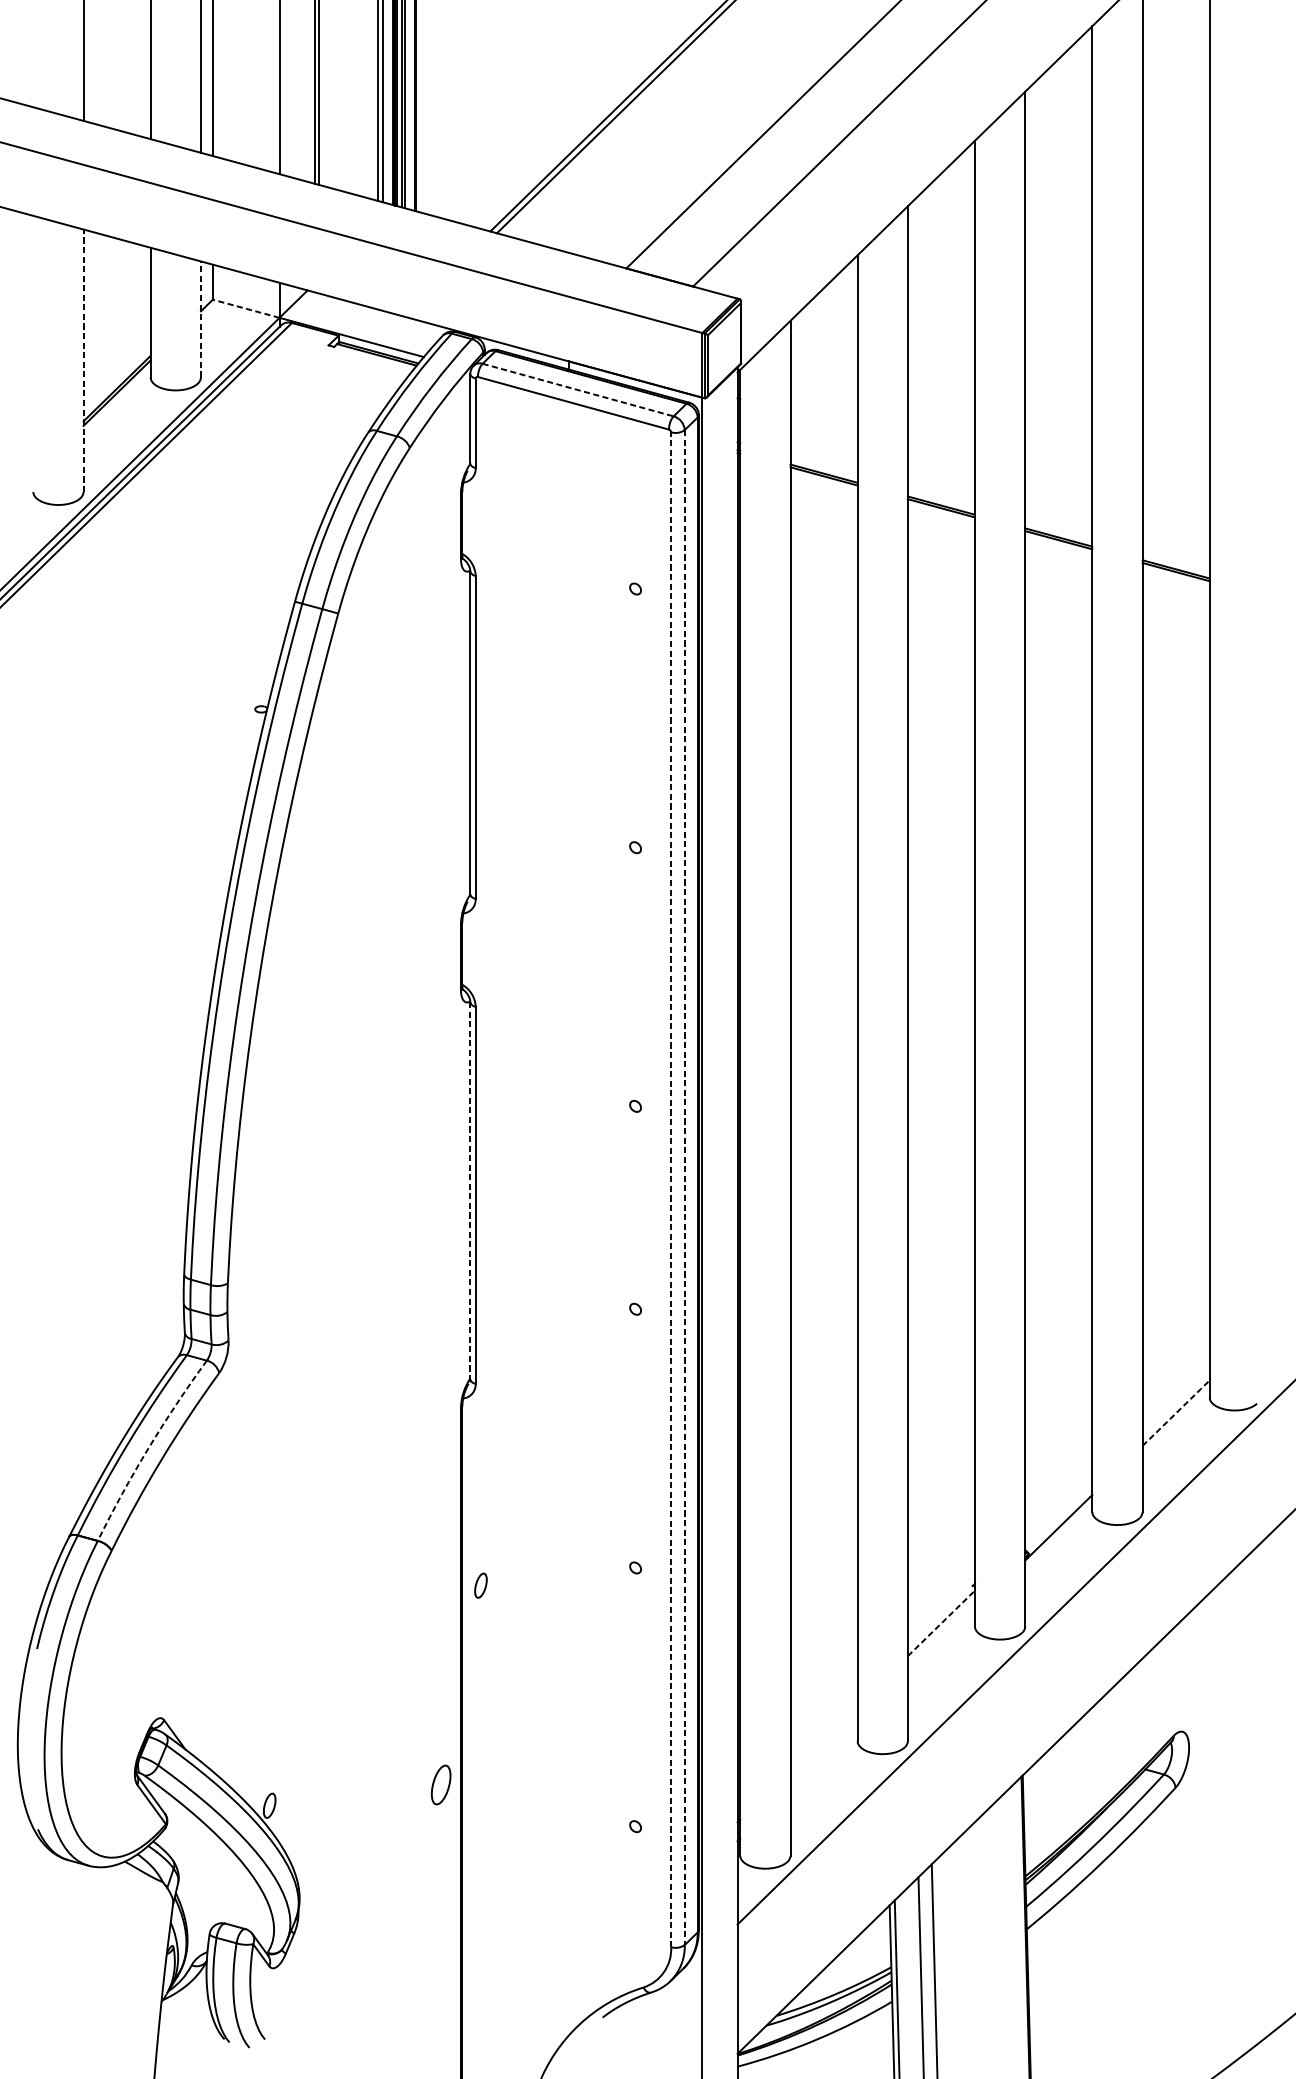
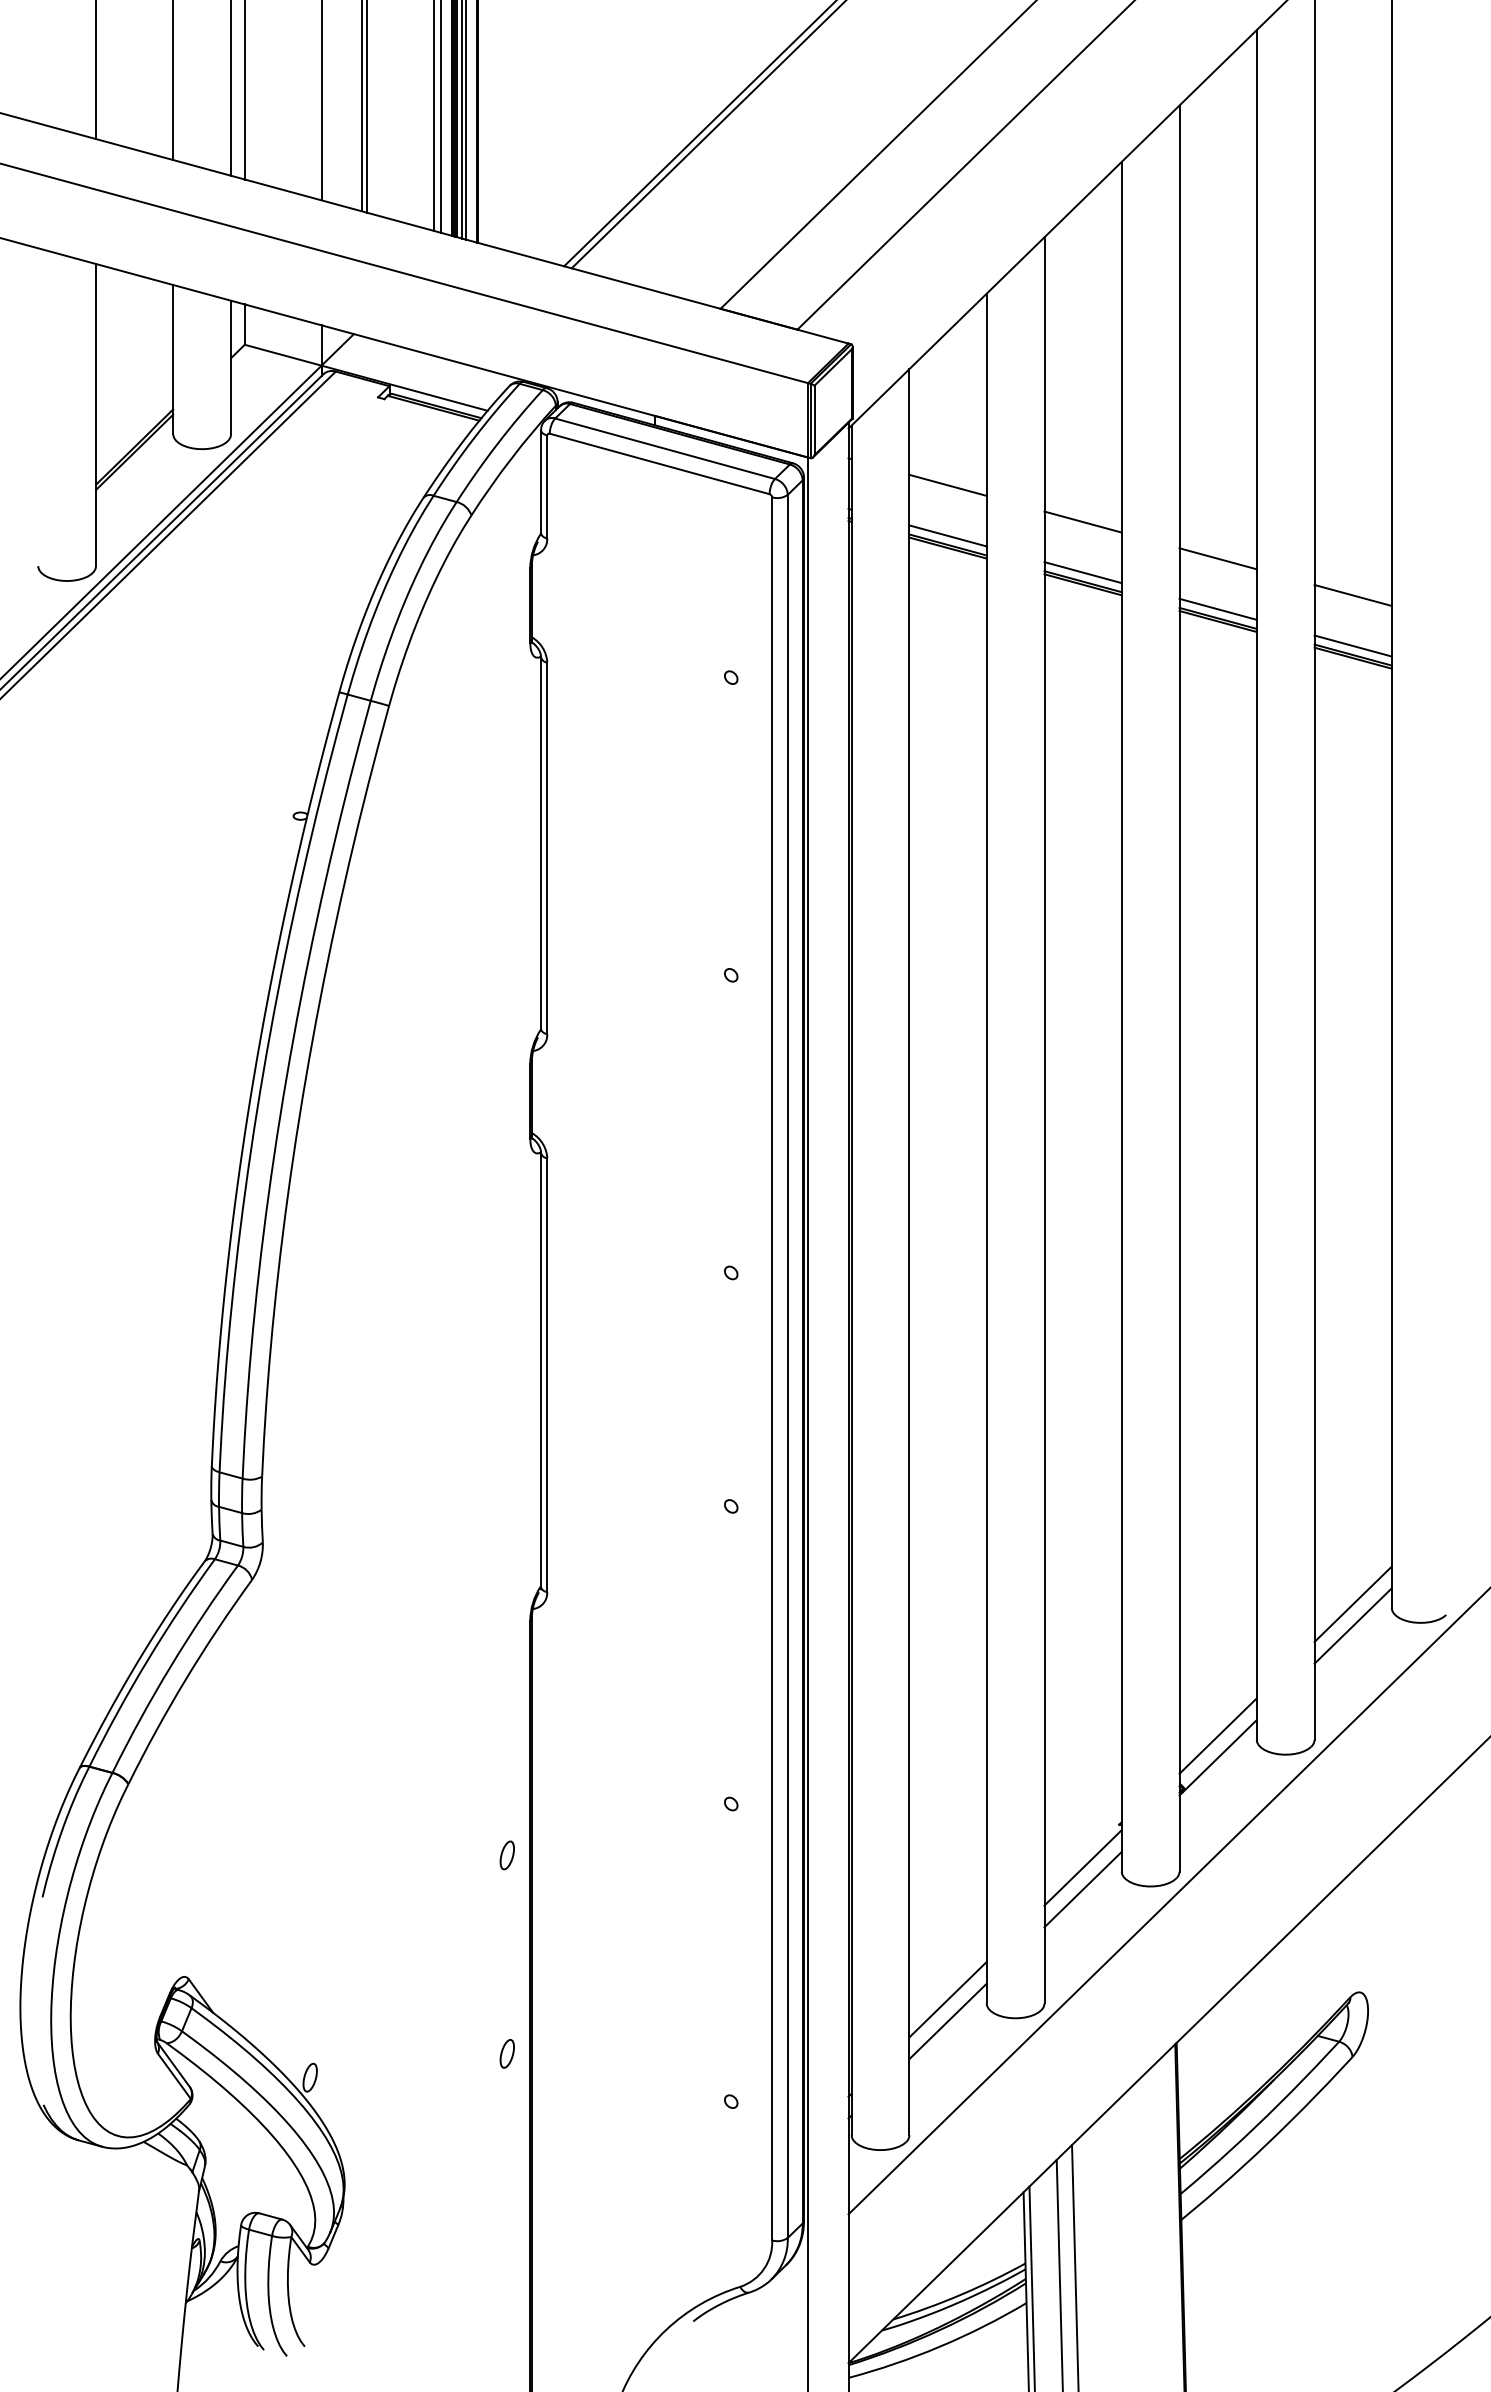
line: (246, 309) -> (283, 355), dashed -> solid
line: (201, 319) -> (231, 367), dashed -> solid
line: (83, 360) -> (96, 414), dashed -> solid
line: (578, 389) -> (665, 448), dashed -> solid
line: (823, 421) -> (947, 484), added
line: (940, 453) -> (1082, 521), added
line: (823, 465) -> (947, 535), added
line: (1058, 485) -> (1217, 558), added
line: (940, 497) -> (1082, 572), added
line: (1175, 517) -> (1352, 595), added
line: (1058, 528) -> (1217, 608), added
line: (1175, 561) -> (1352, 645), added
line: (684, 1187) -> (787, 1366), dashed -> solid
line: (671, 1189) -> (772, 1368), dashed -> solid
line: (470, 1191) -> (541, 1370), dashed -> solid
line: (1175, 1393) -> (1352, 1603), added
line: (1176, 1413) -> (1353, 1626), dashed -> solid
arc: (148, 1448) -> (170, 1666), dashed -> solid
line: (1058, 1508) -> (1217, 1735), added
part: (480, 1585) -> (506, 1855), moved
line: (941, 1623) -> (1083, 1867), dashed -> solid
line: (940, 1642) -> (1082, 1889), added
line: (823, 1737) -> (947, 1999), added
line: (823, 1756) -> (947, 2021), added
part: (440, 1784) -> (506, 2053), size x0.62

